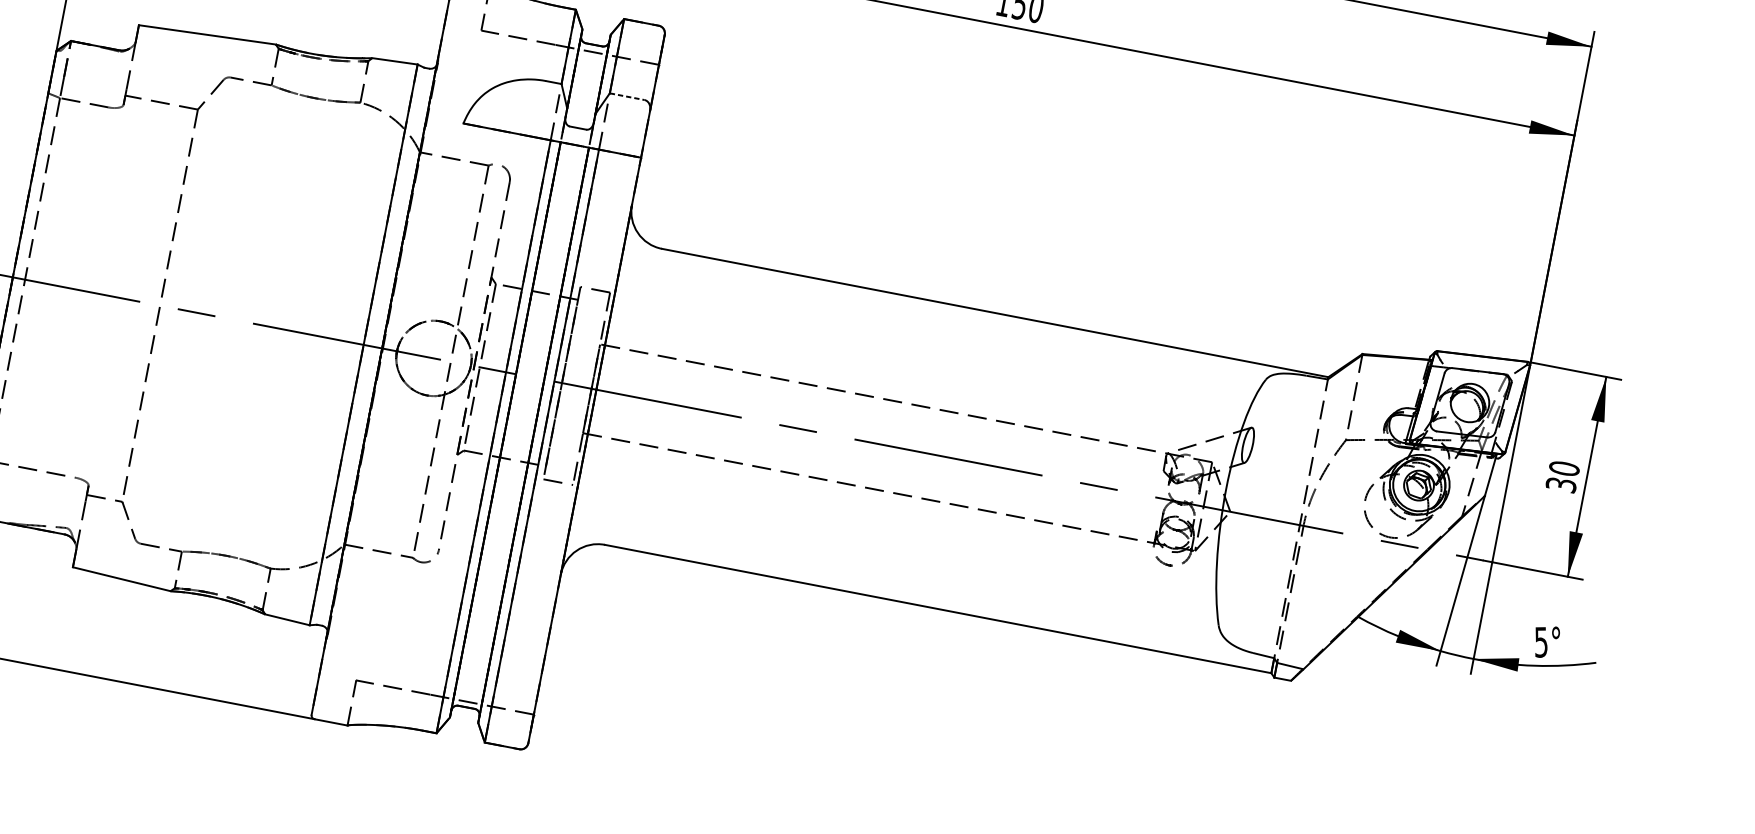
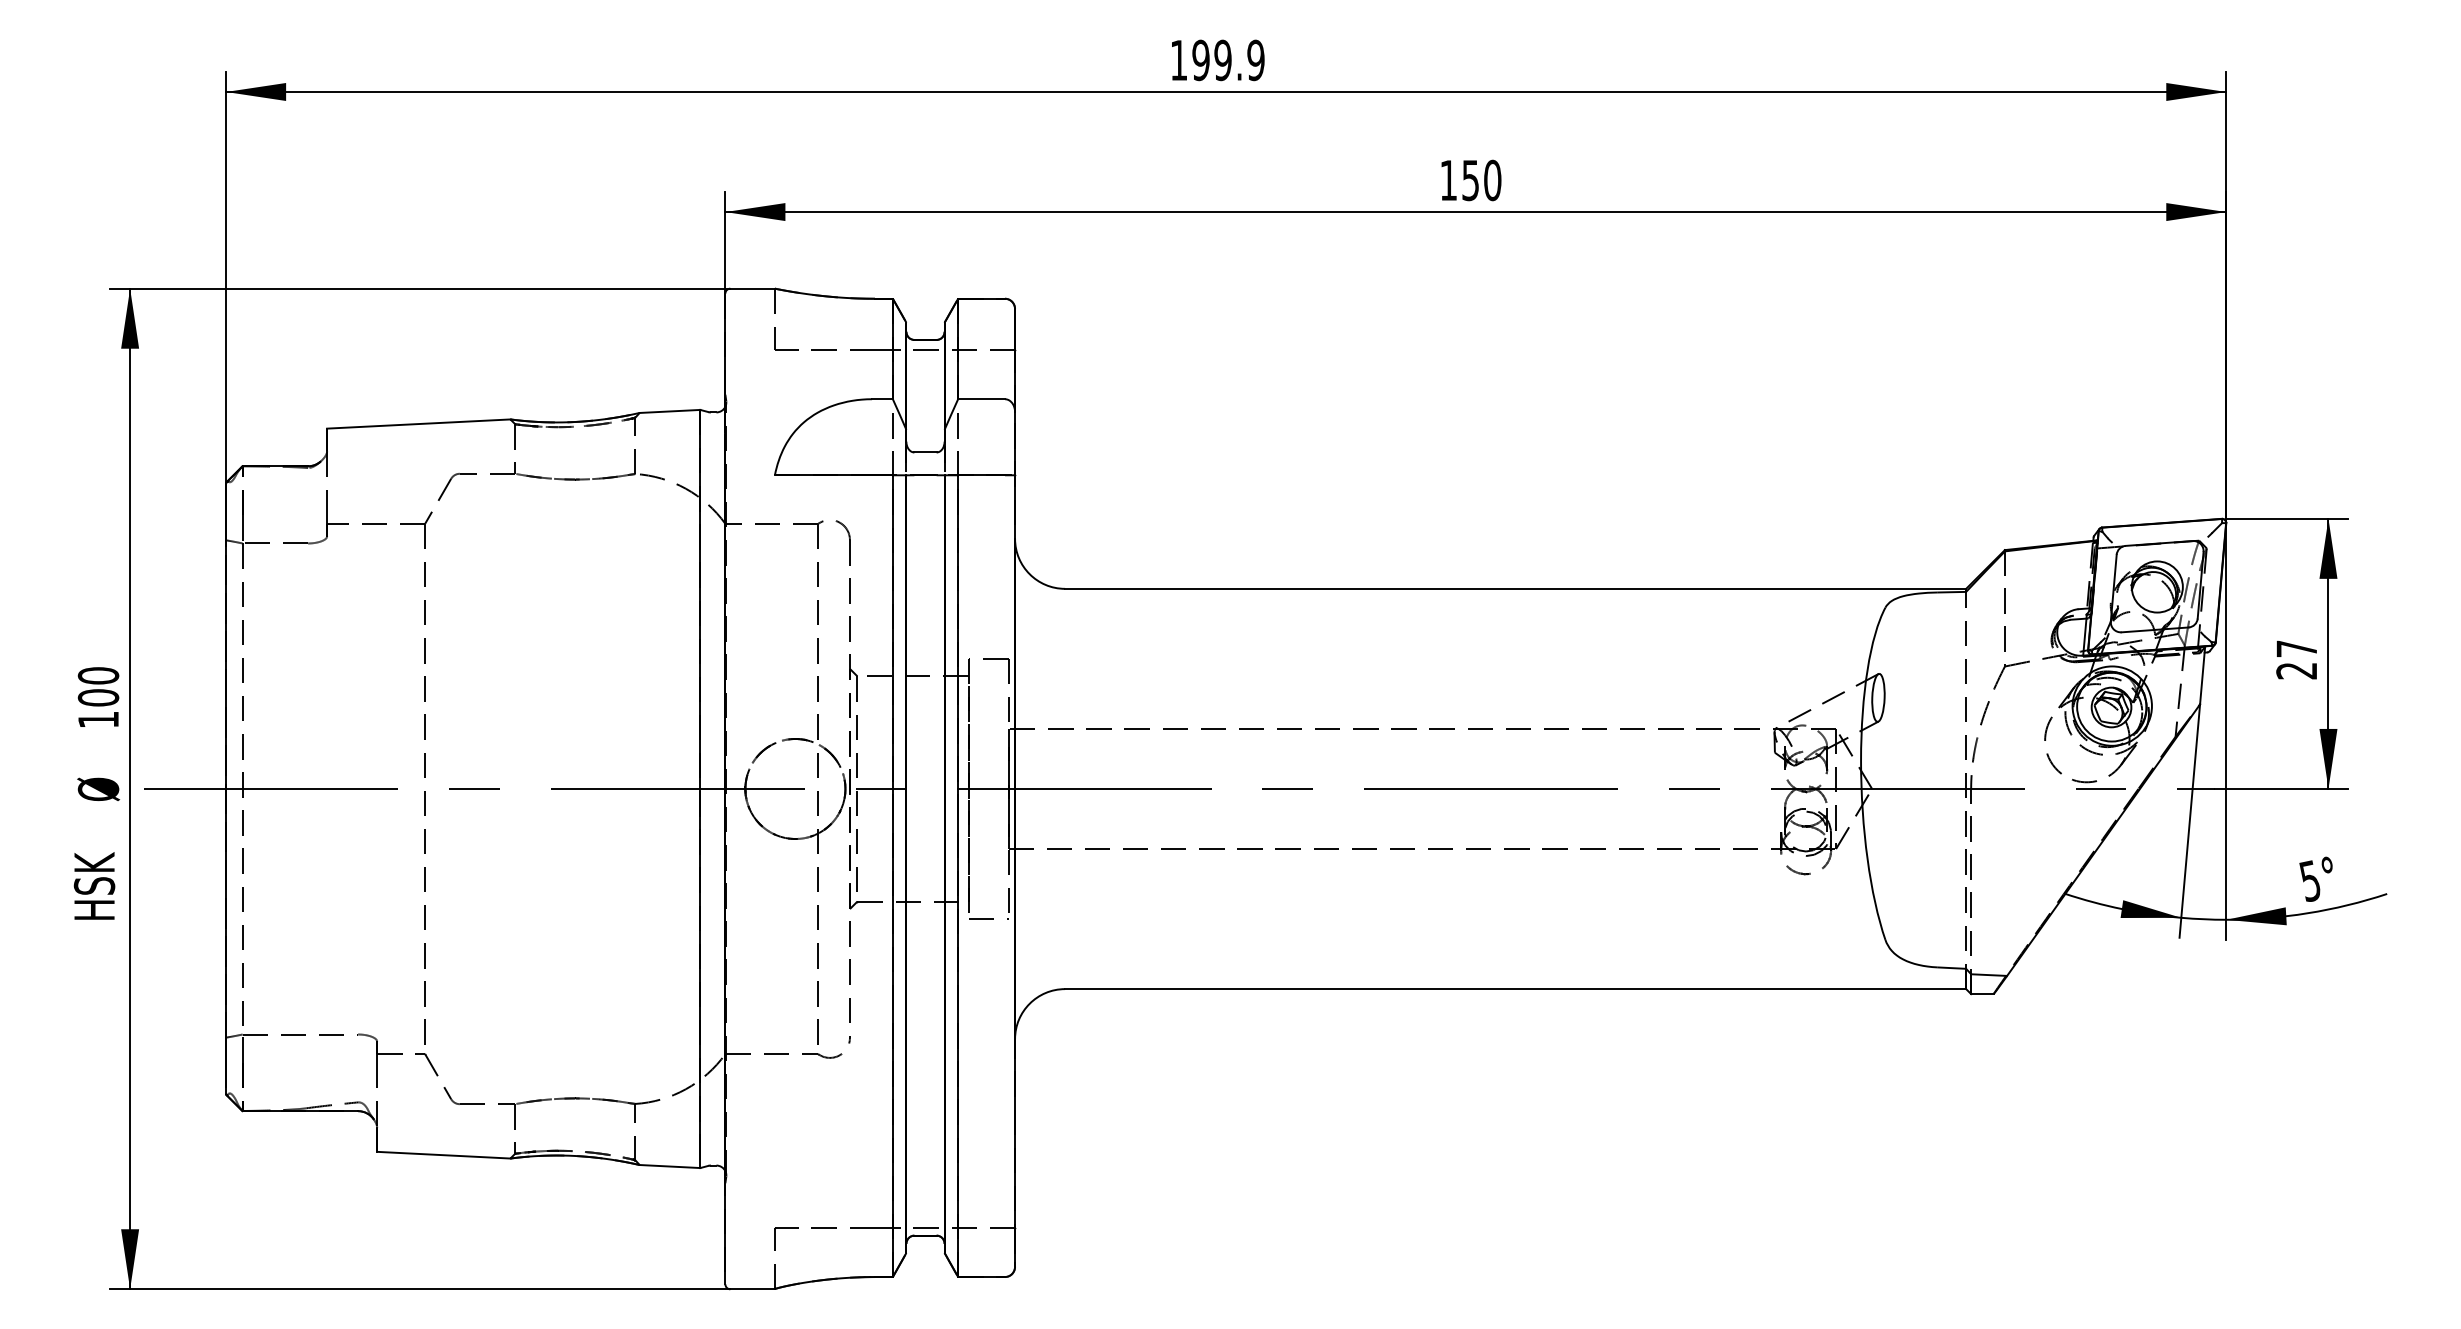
line: (627, 97) -> (982, 399), dashed -> solid
text: (1562, 476) -> (2296, 659), 30 -> 27

